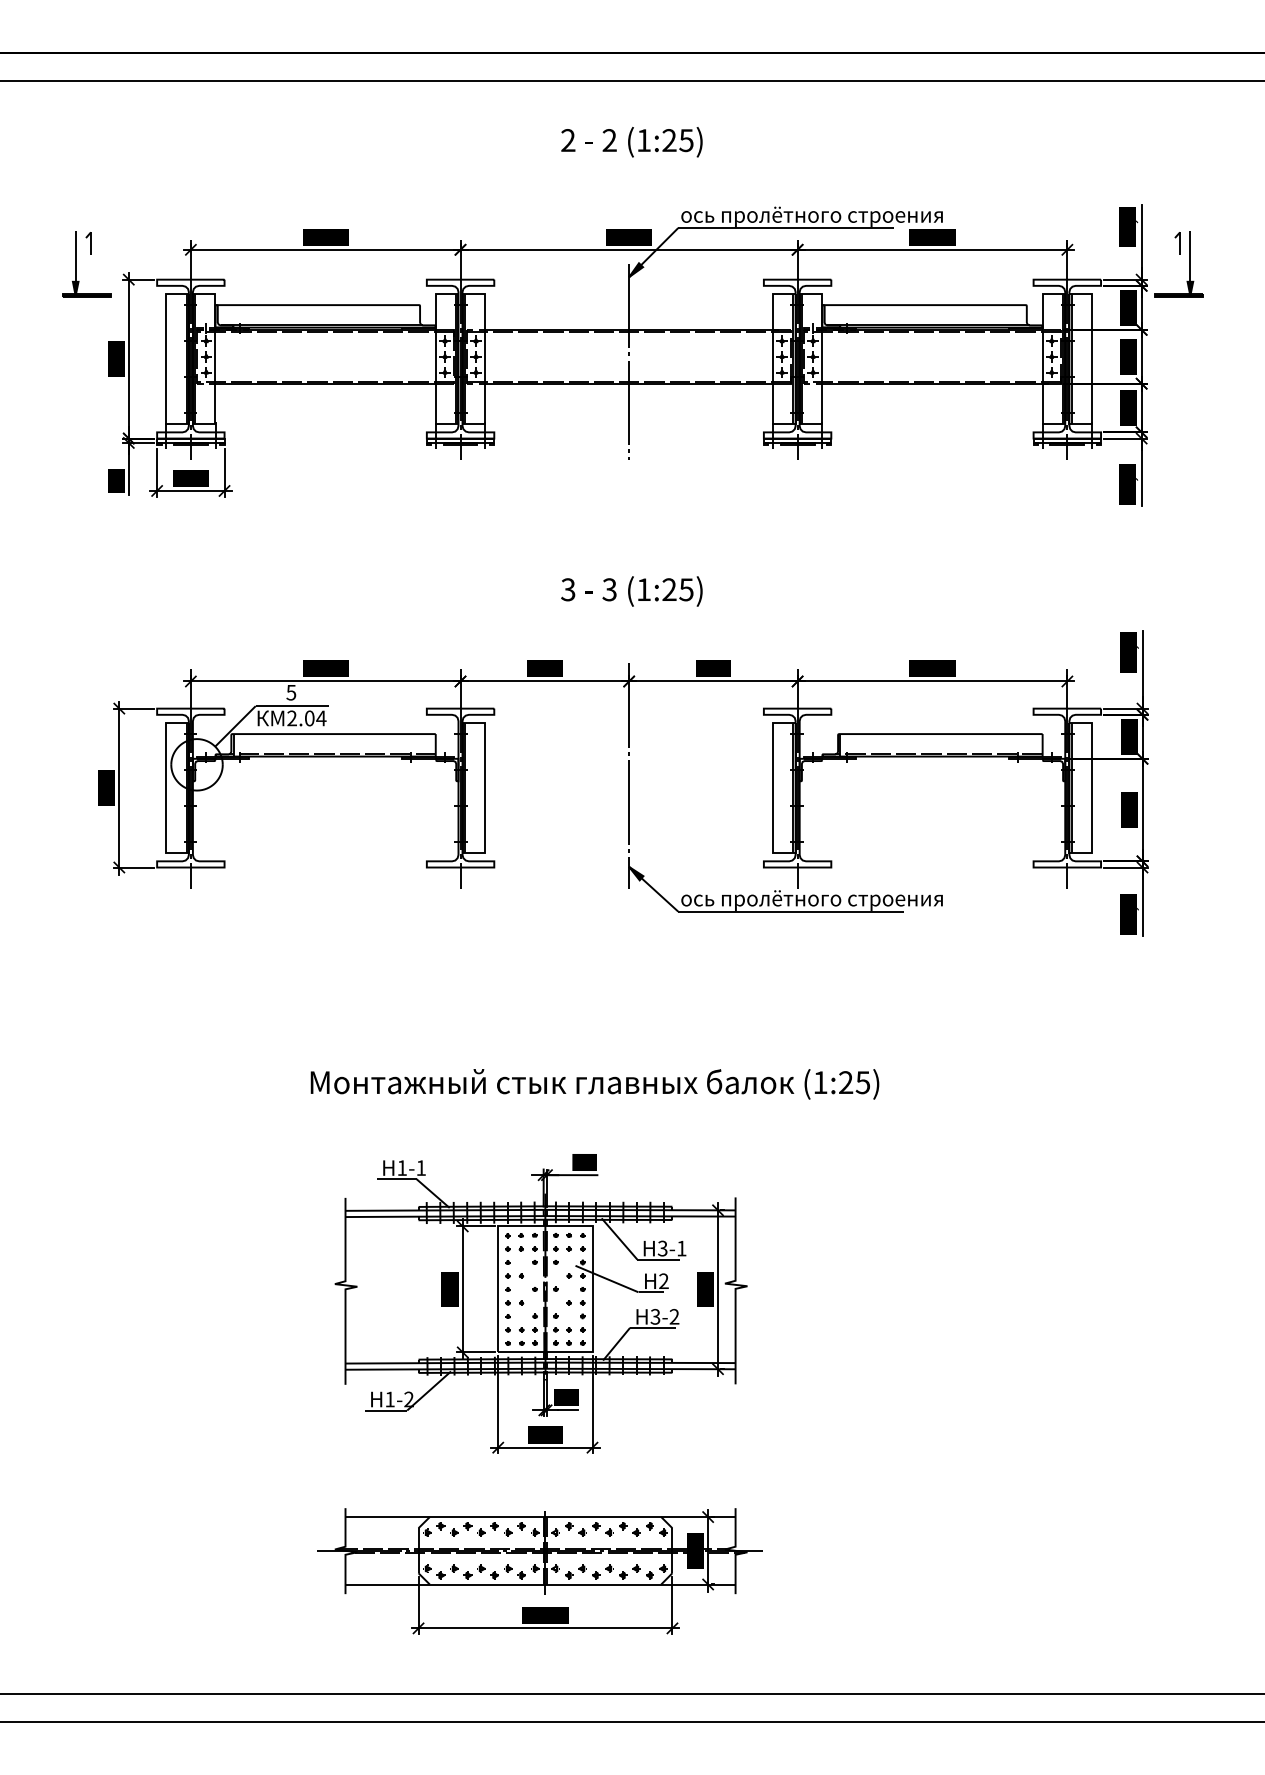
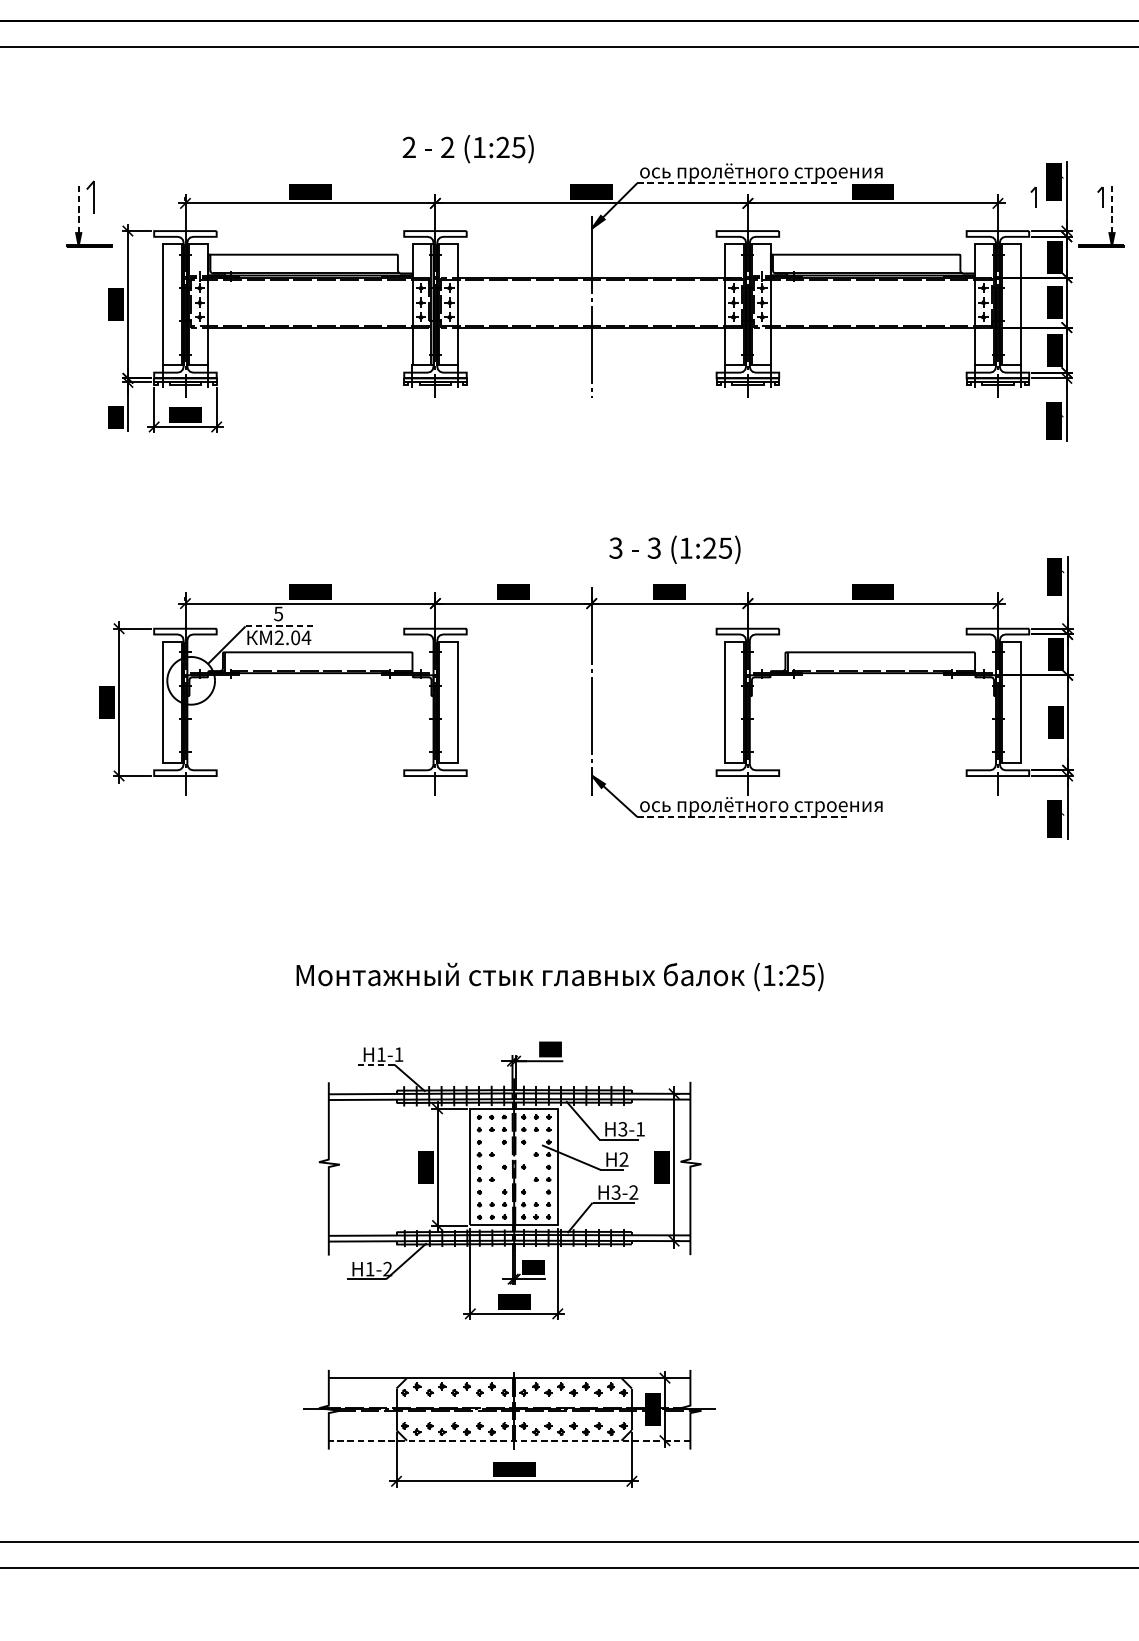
text: (631, 142) -> (467, 149), moved
line: (785, 228) -> (736, 183), solid -> dashed
part: (88, 243) -> (90, 197), size x1.6
part: (1105, 243) -> (1033, 197), added
line: (75, 256) -> (78, 209), solid -> dashed
line: (1190, 256) -> (1112, 209), solid -> dashed
text: (631, 591) -> (674, 549), moved
line: (292, 706) -> (279, 626), solid -> dashed
line: (791, 911) -> (742, 816), solid -> dashed
line: (396, 1179) -> (376, 1065), solid -> dashed
line: (540, 1584) -> (509, 1440), solid -> dashed

